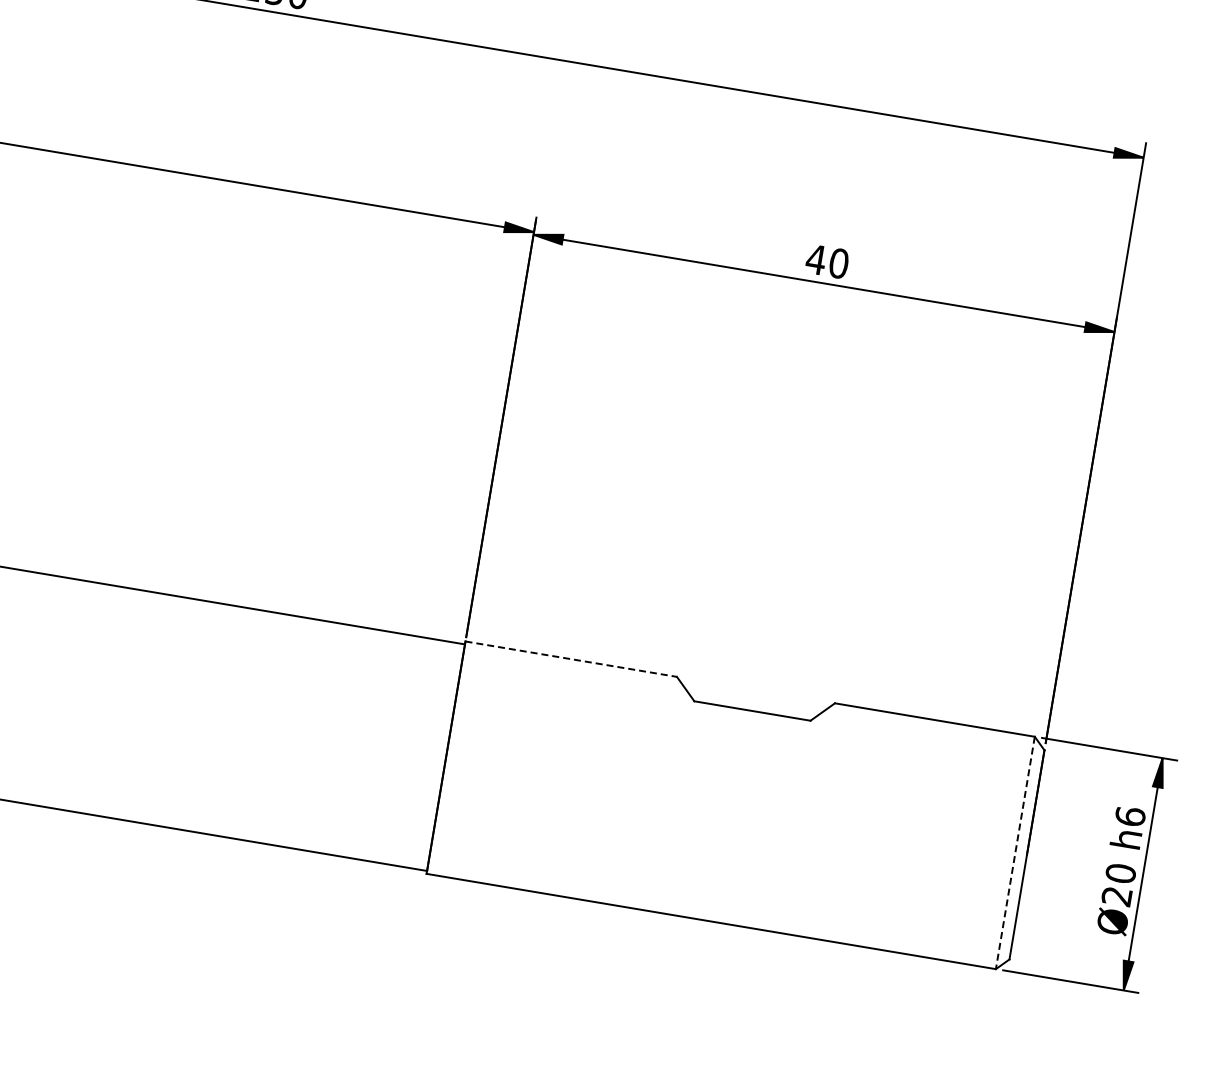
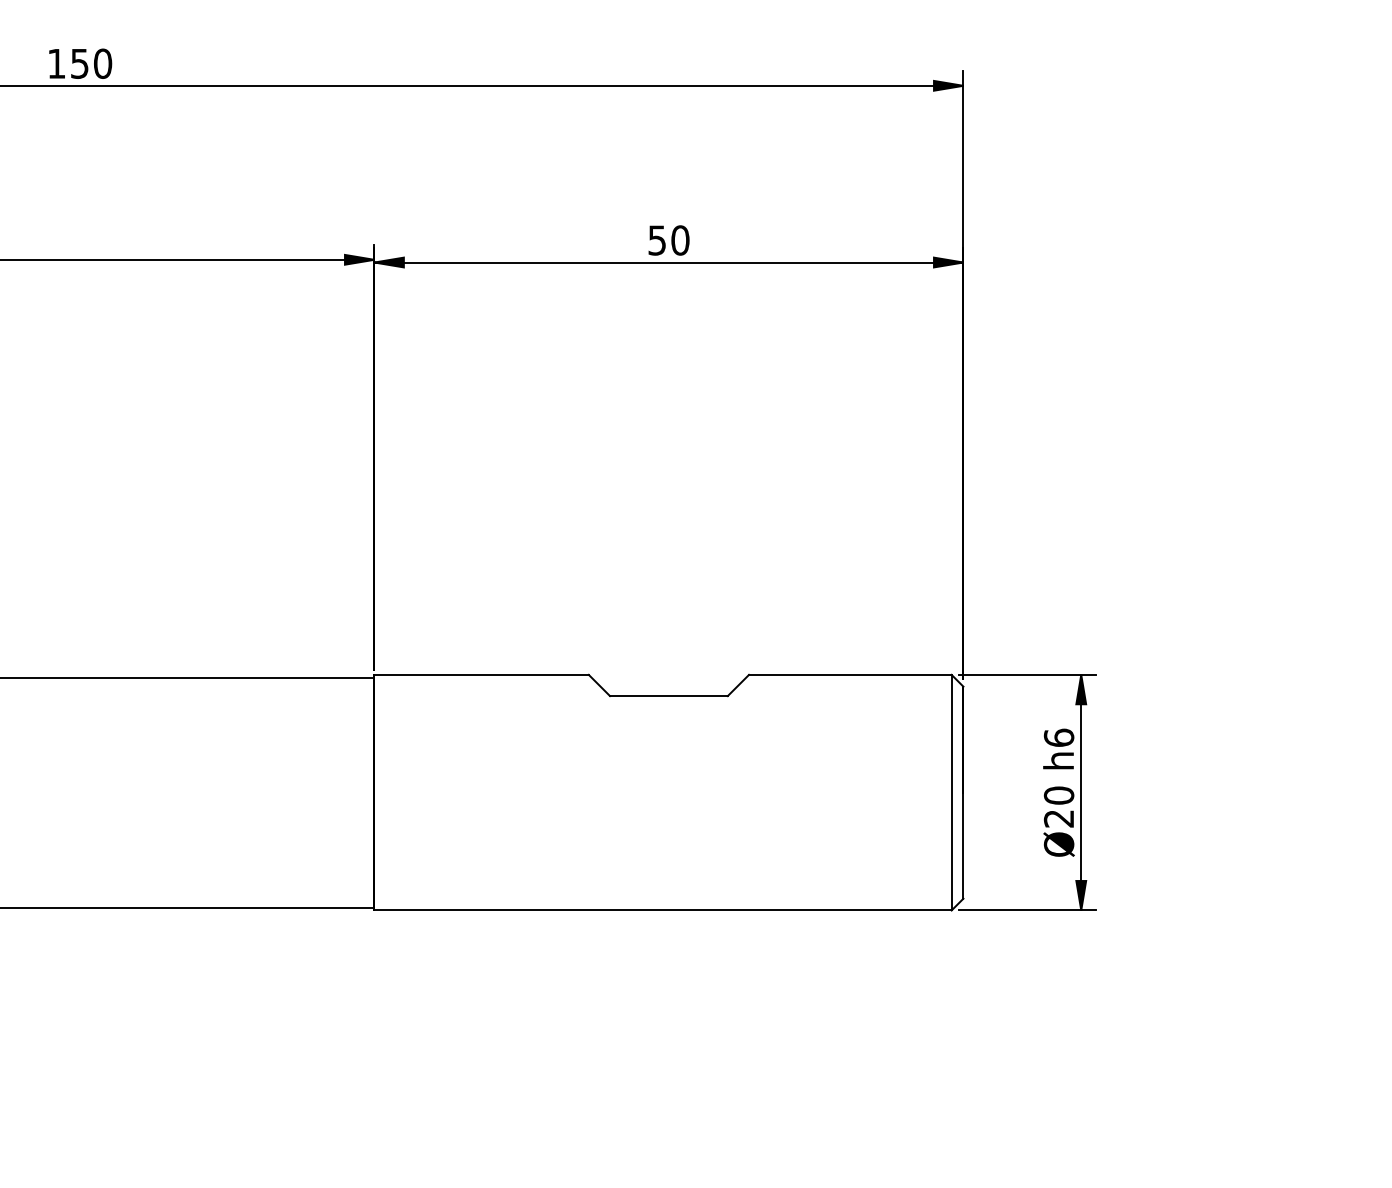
text: (815, 259) -> (656, 240), 40 -> 50
line: (572, 658) -> (482, 674), dashed -> solid
line: (1015, 852) -> (951, 792), dashed -> solid

